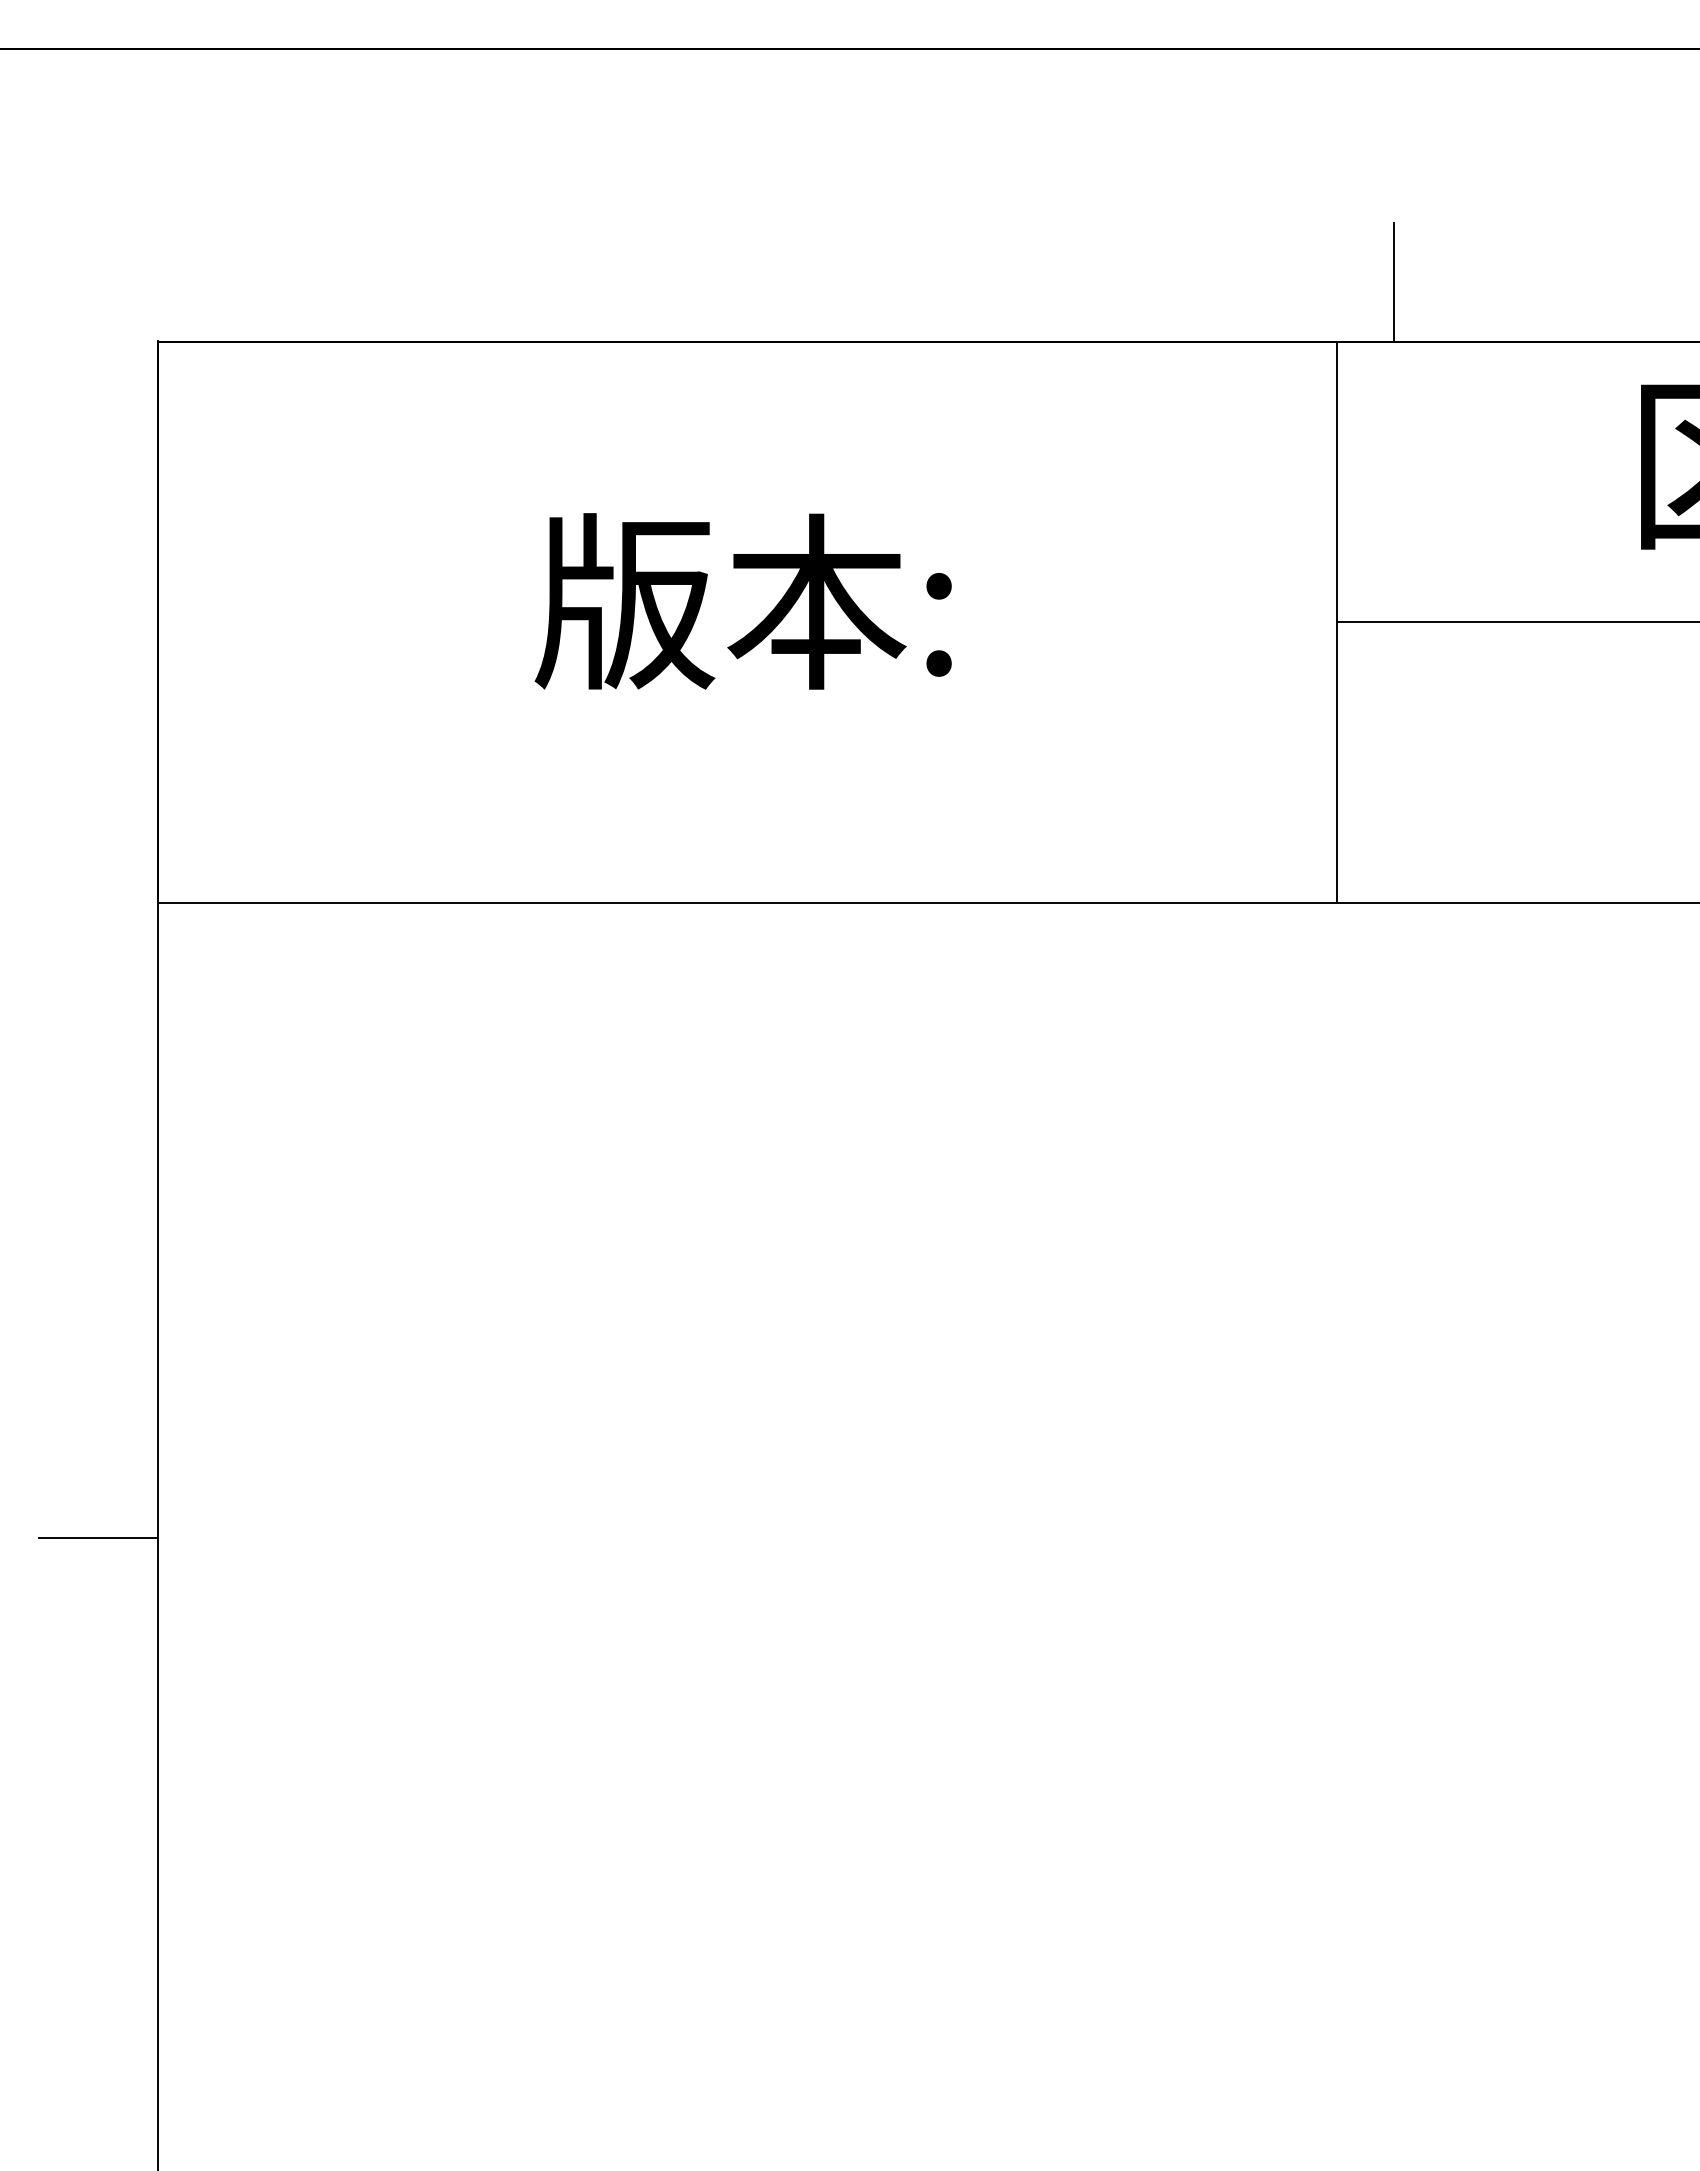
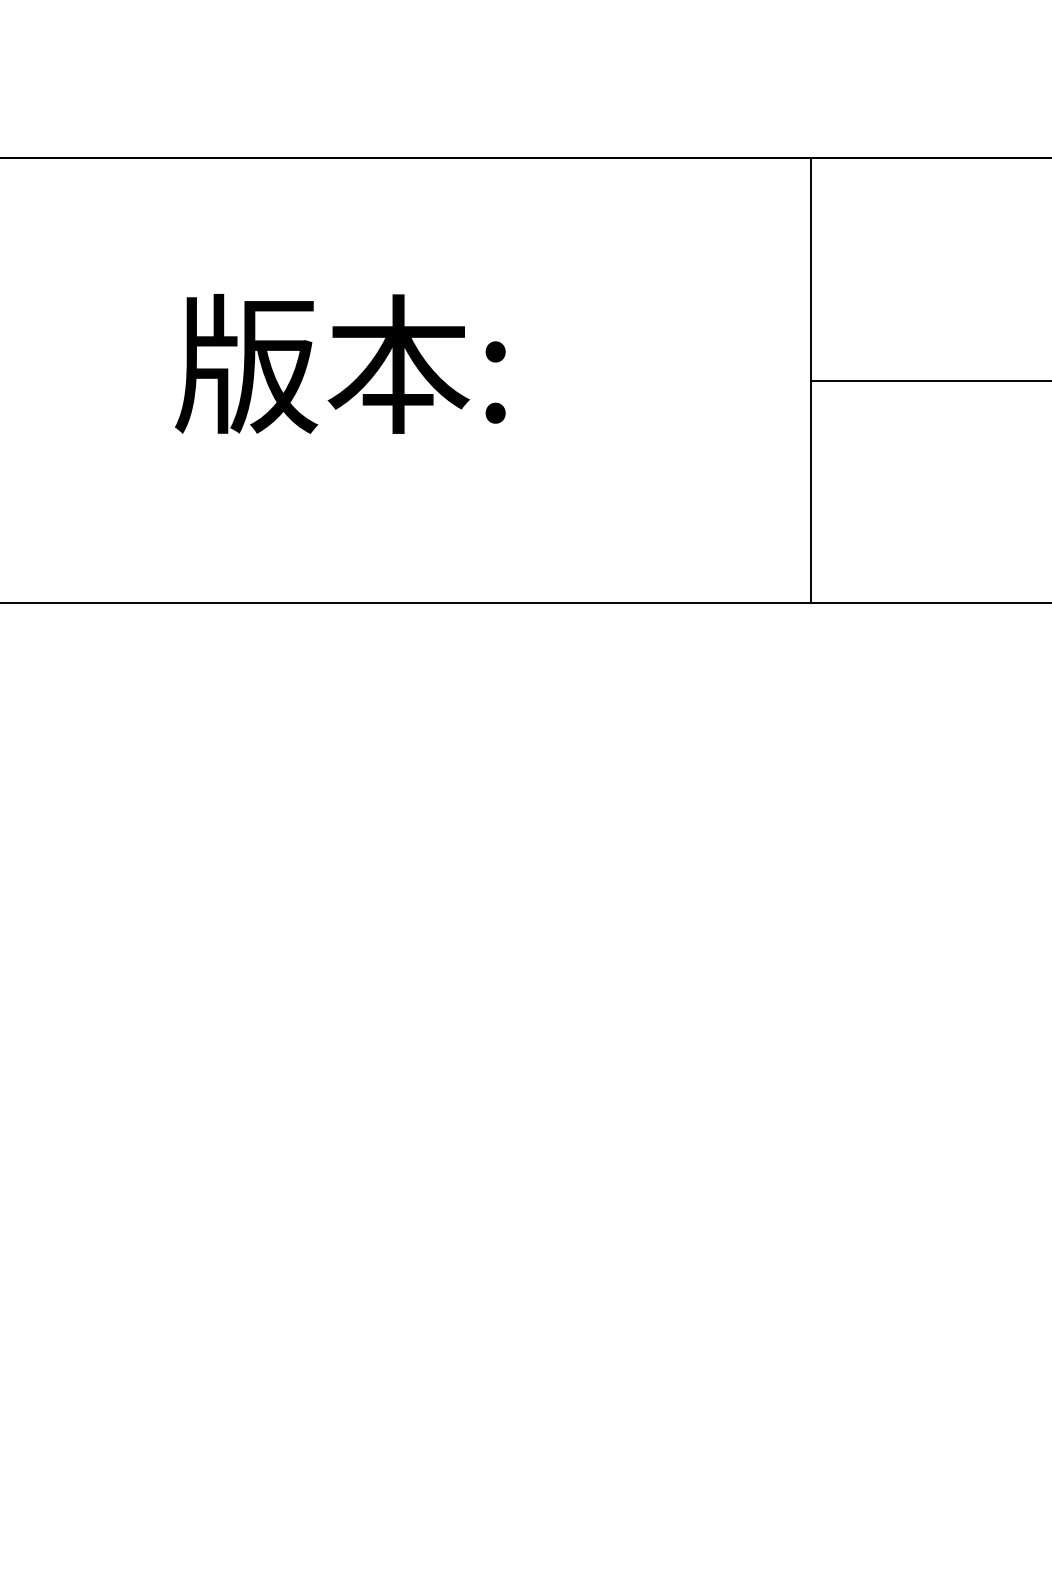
line: (1393, 281) -> (855, 110), removed

